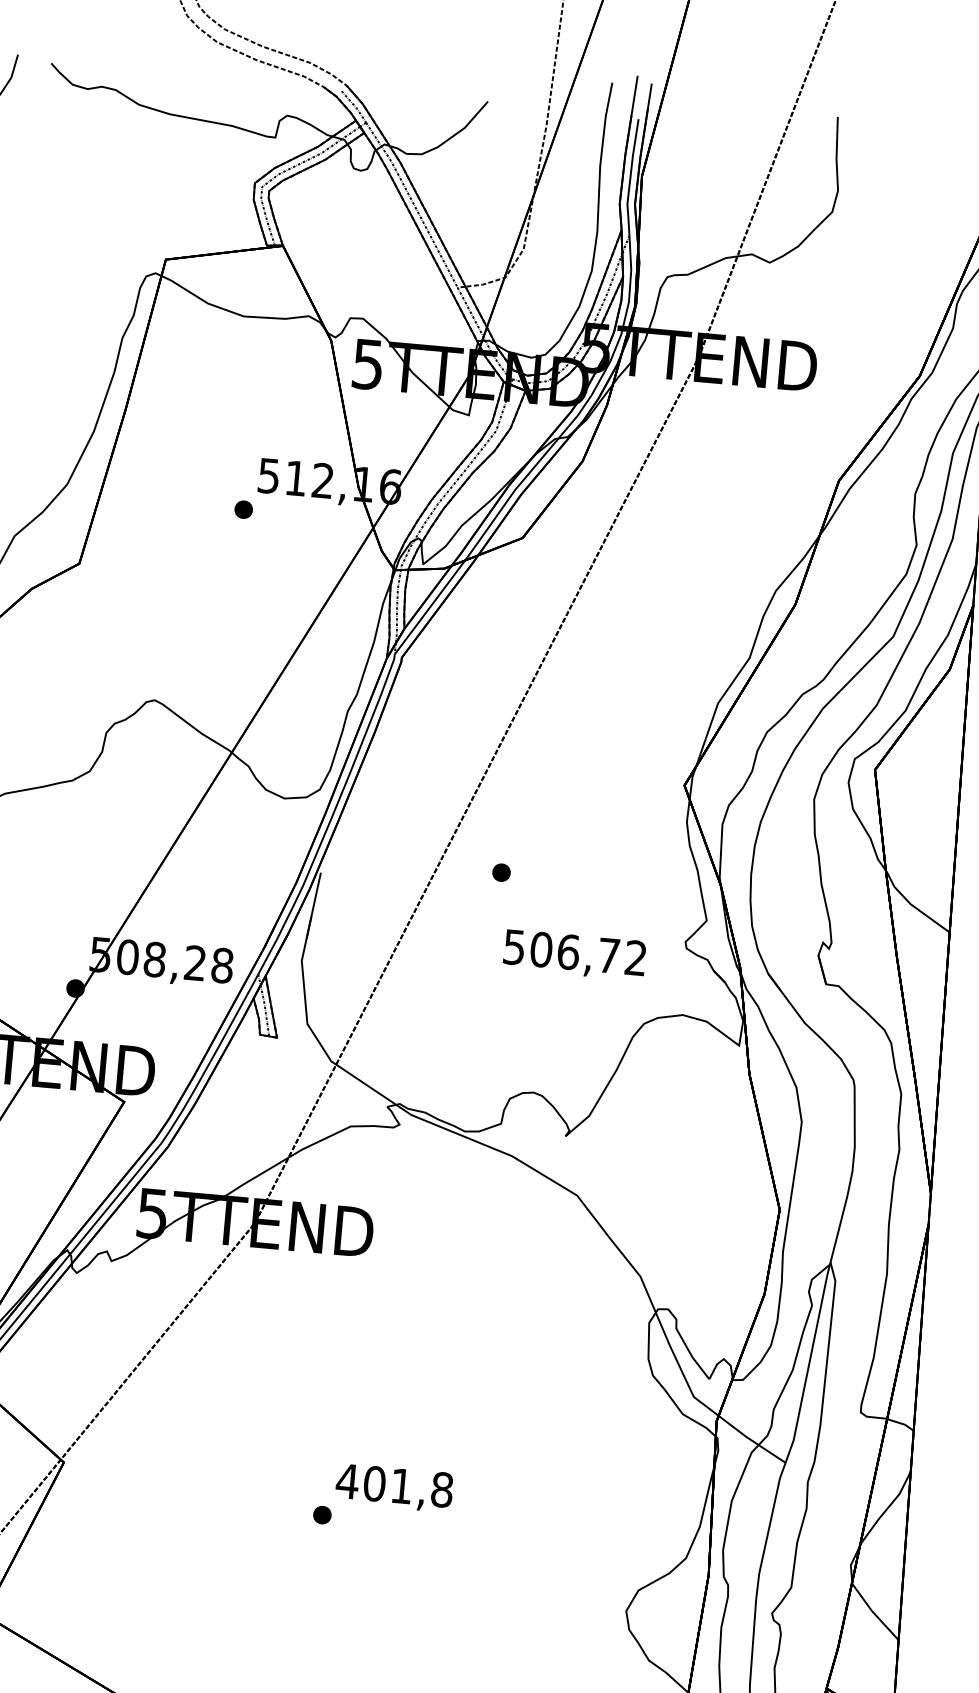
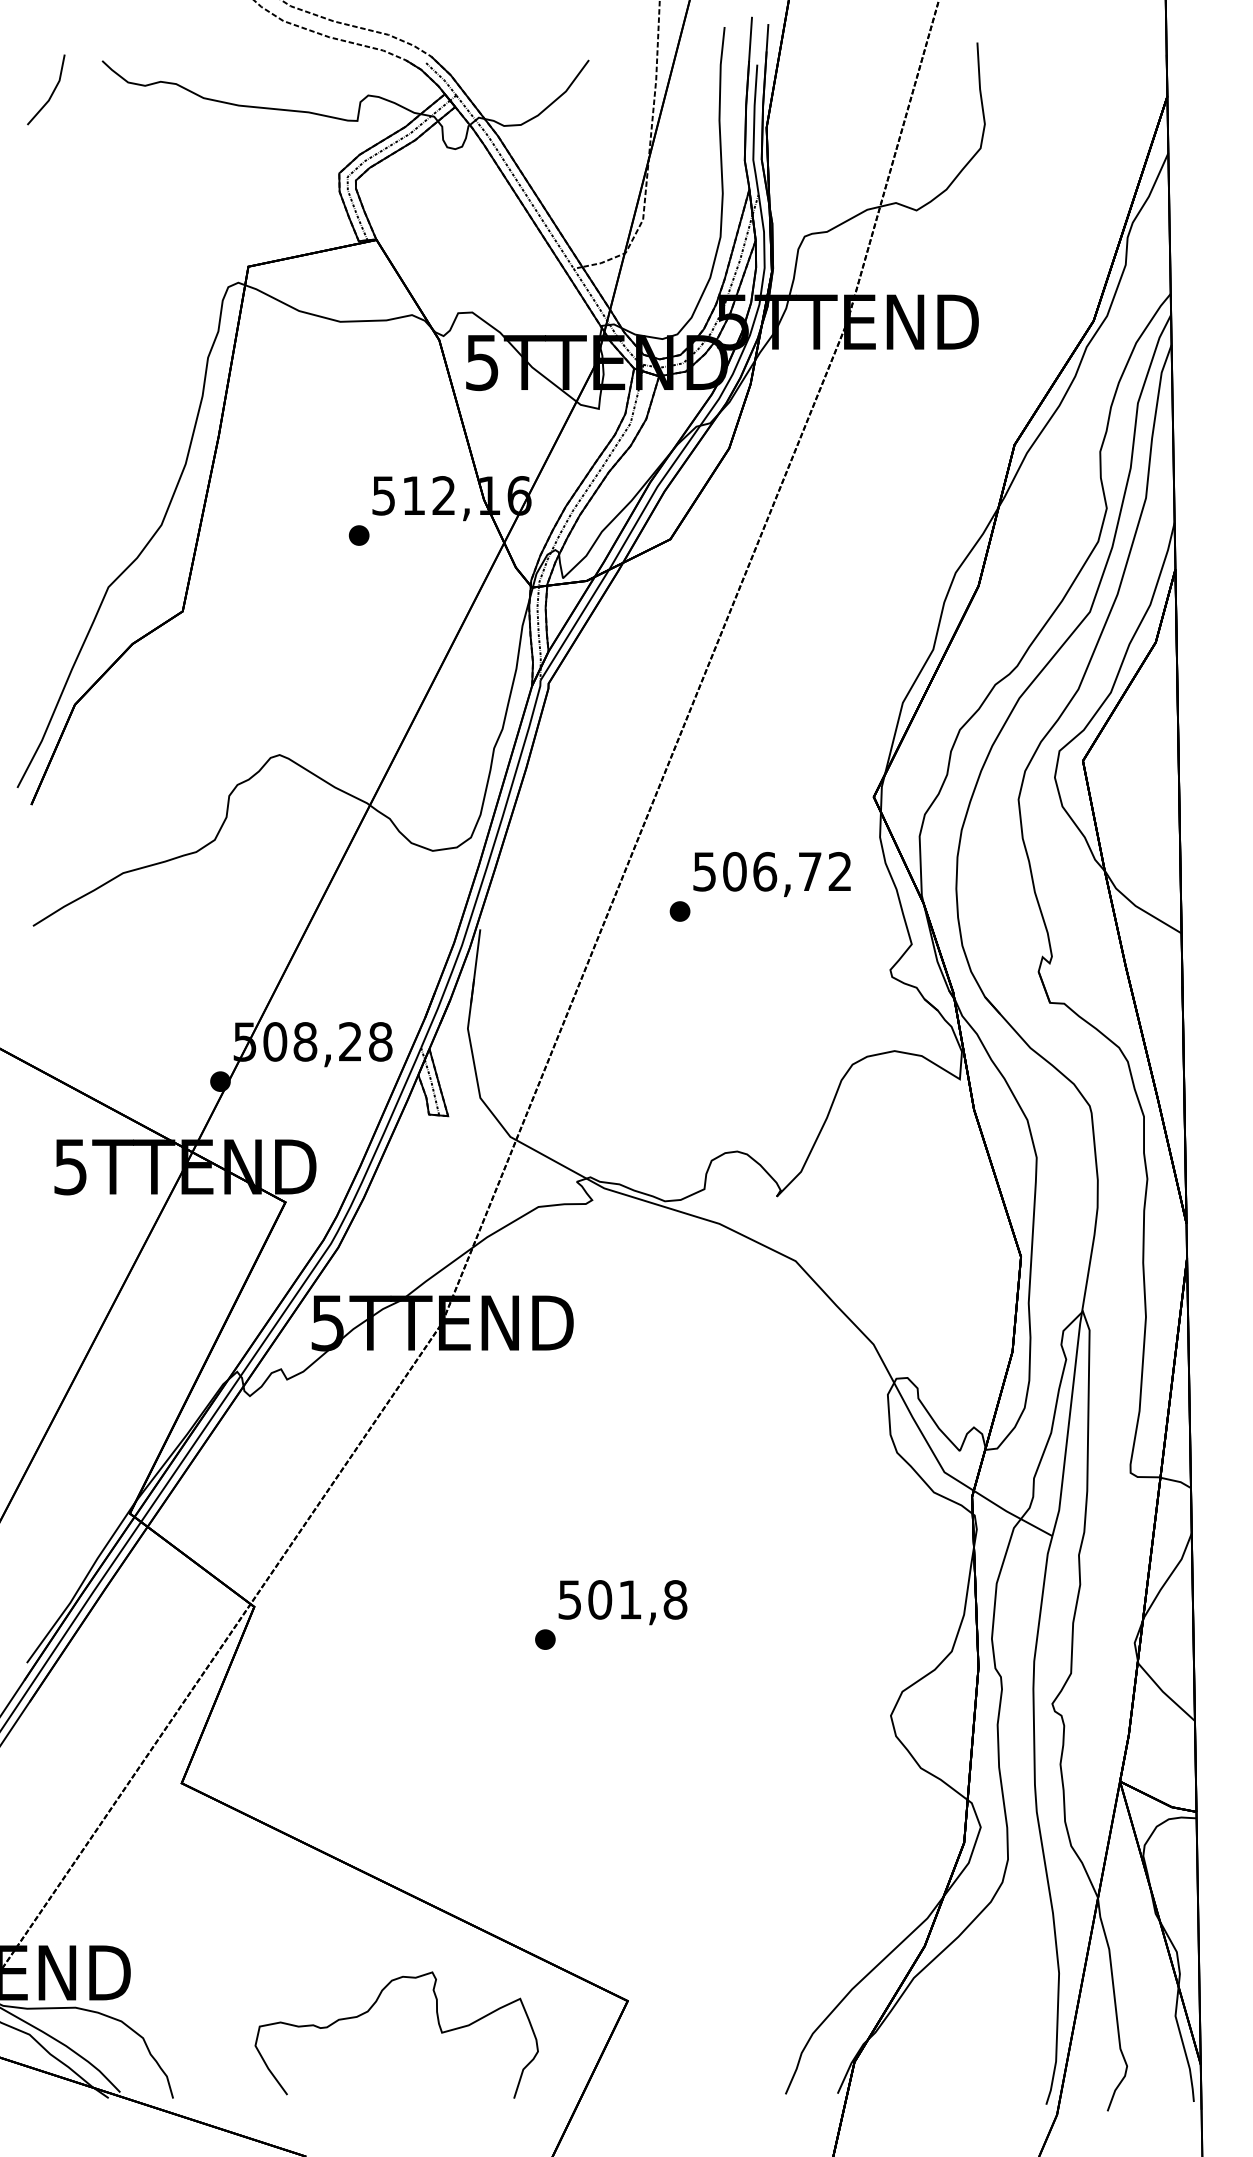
text: (574, 955) -> (771, 874), moved
text: (347, 1481) -> (569, 1599), 401,8 -> 501,8

